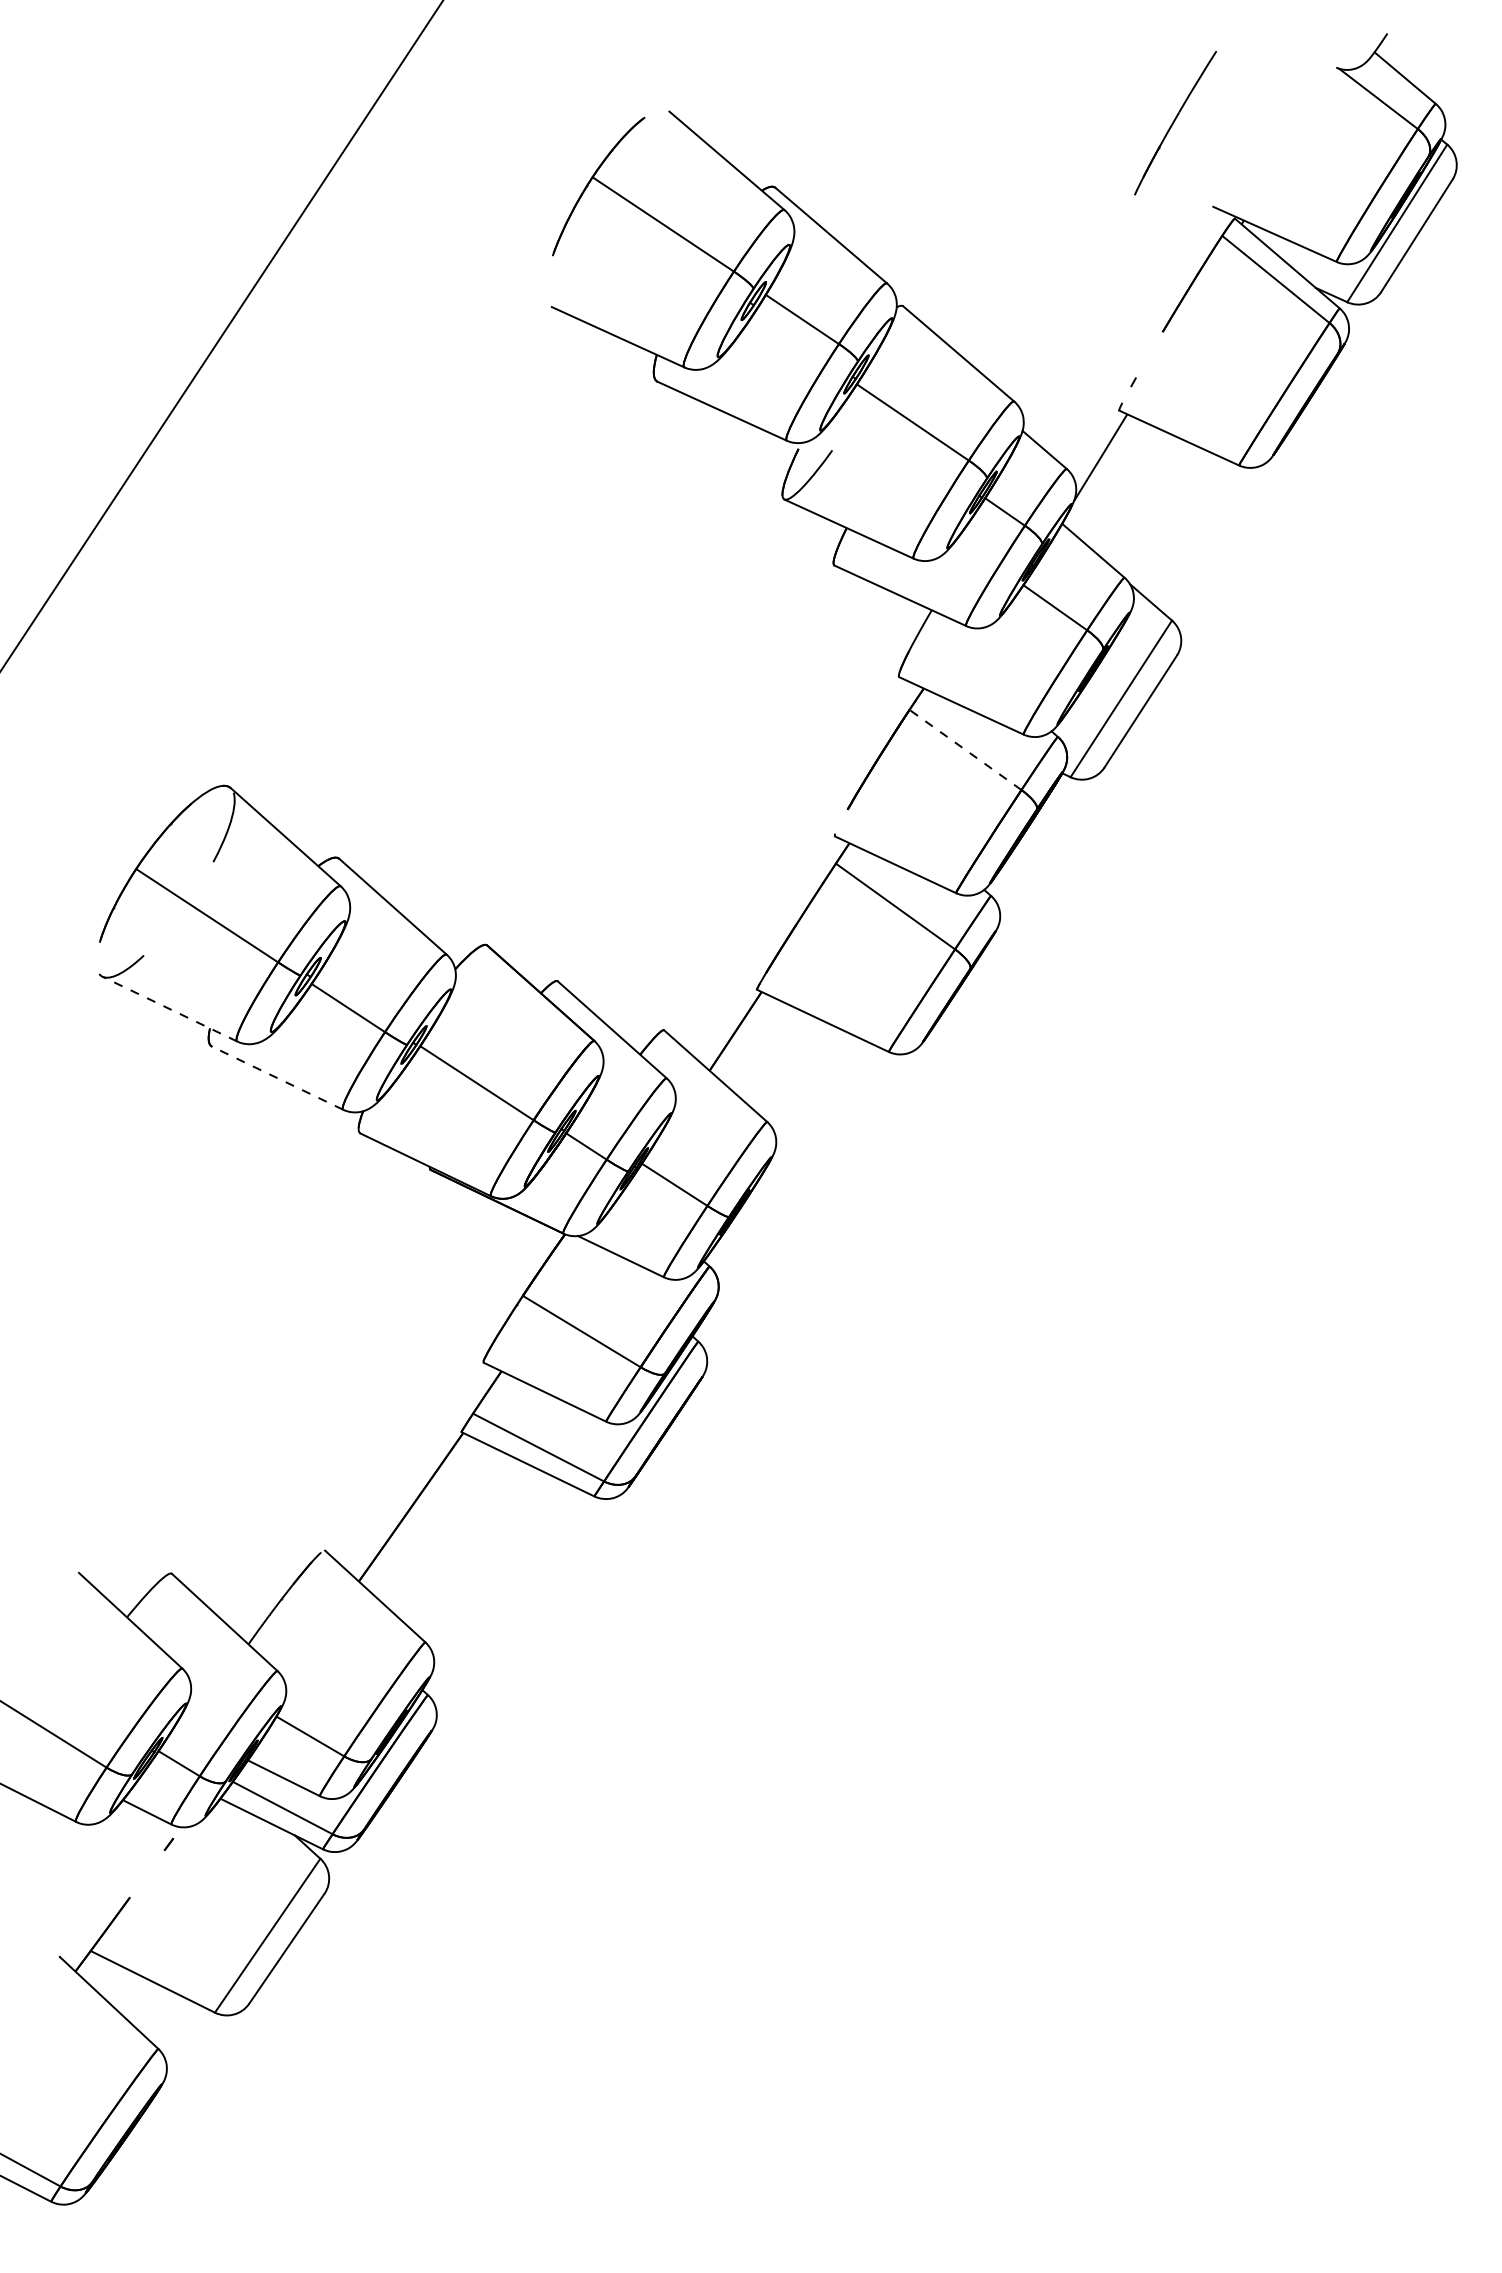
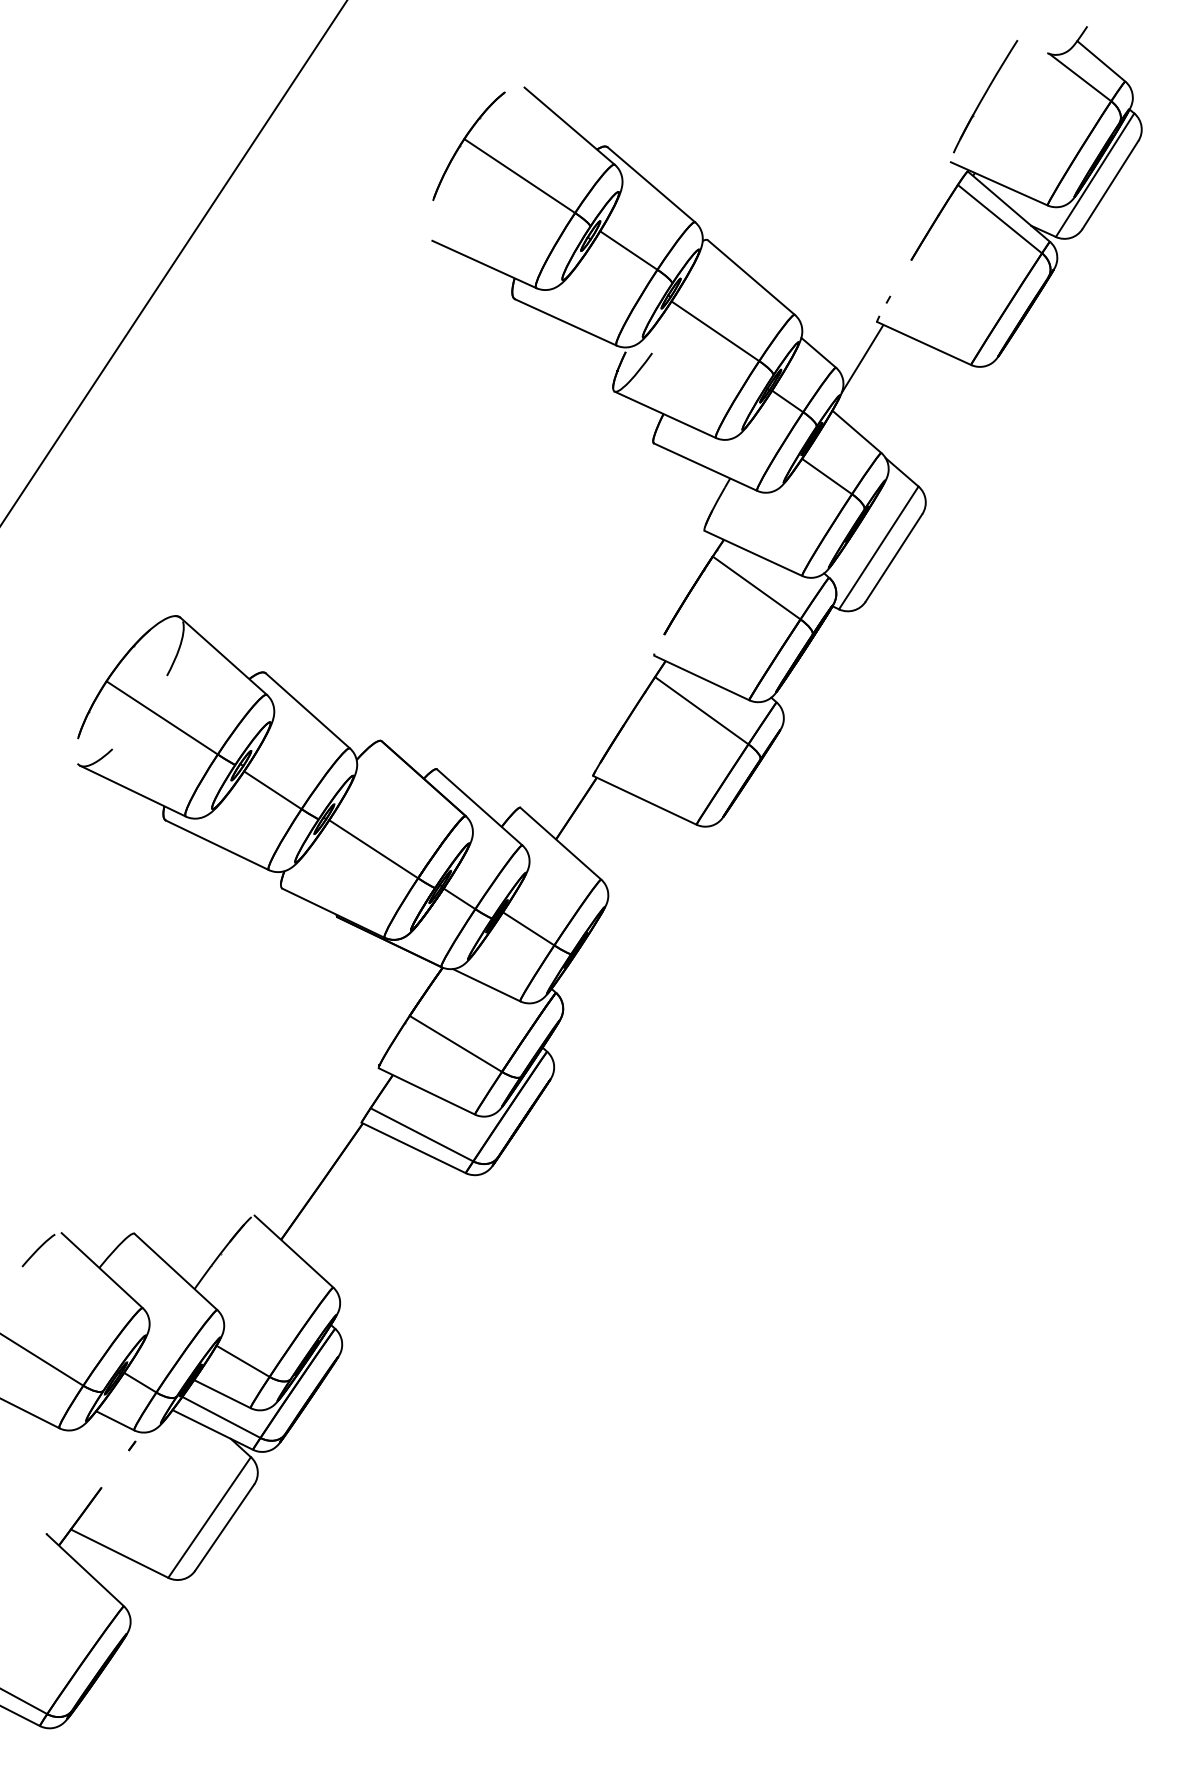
part: (1175, 122) -> (985, 96), moved
line: (965, 749) -> (756, 587), dashed -> solid
line: (169, 1009) -> (132, 791), dashed -> solid
line: (277, 1078) -> (217, 845), dashed -> solid
curve: (49, 1594) -> (38, 1250), added

